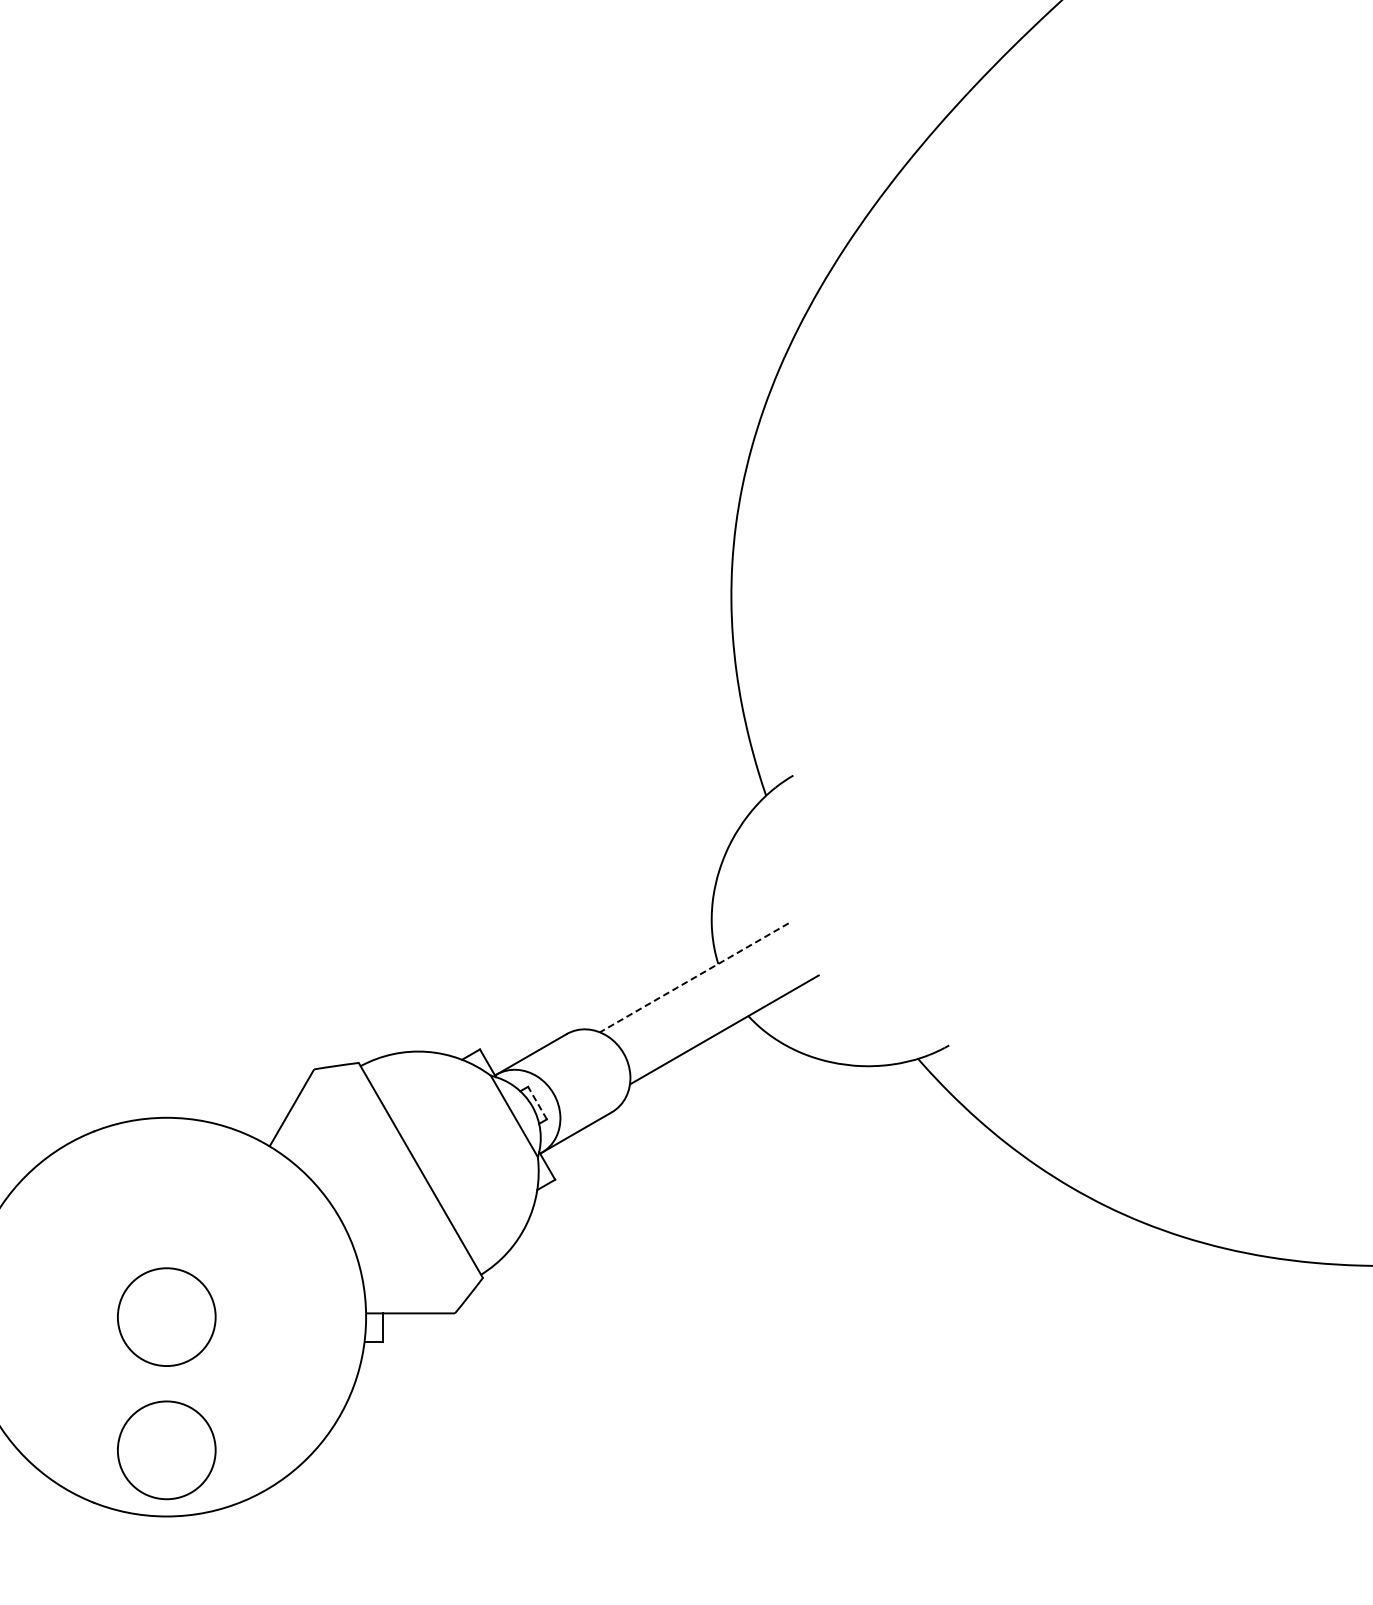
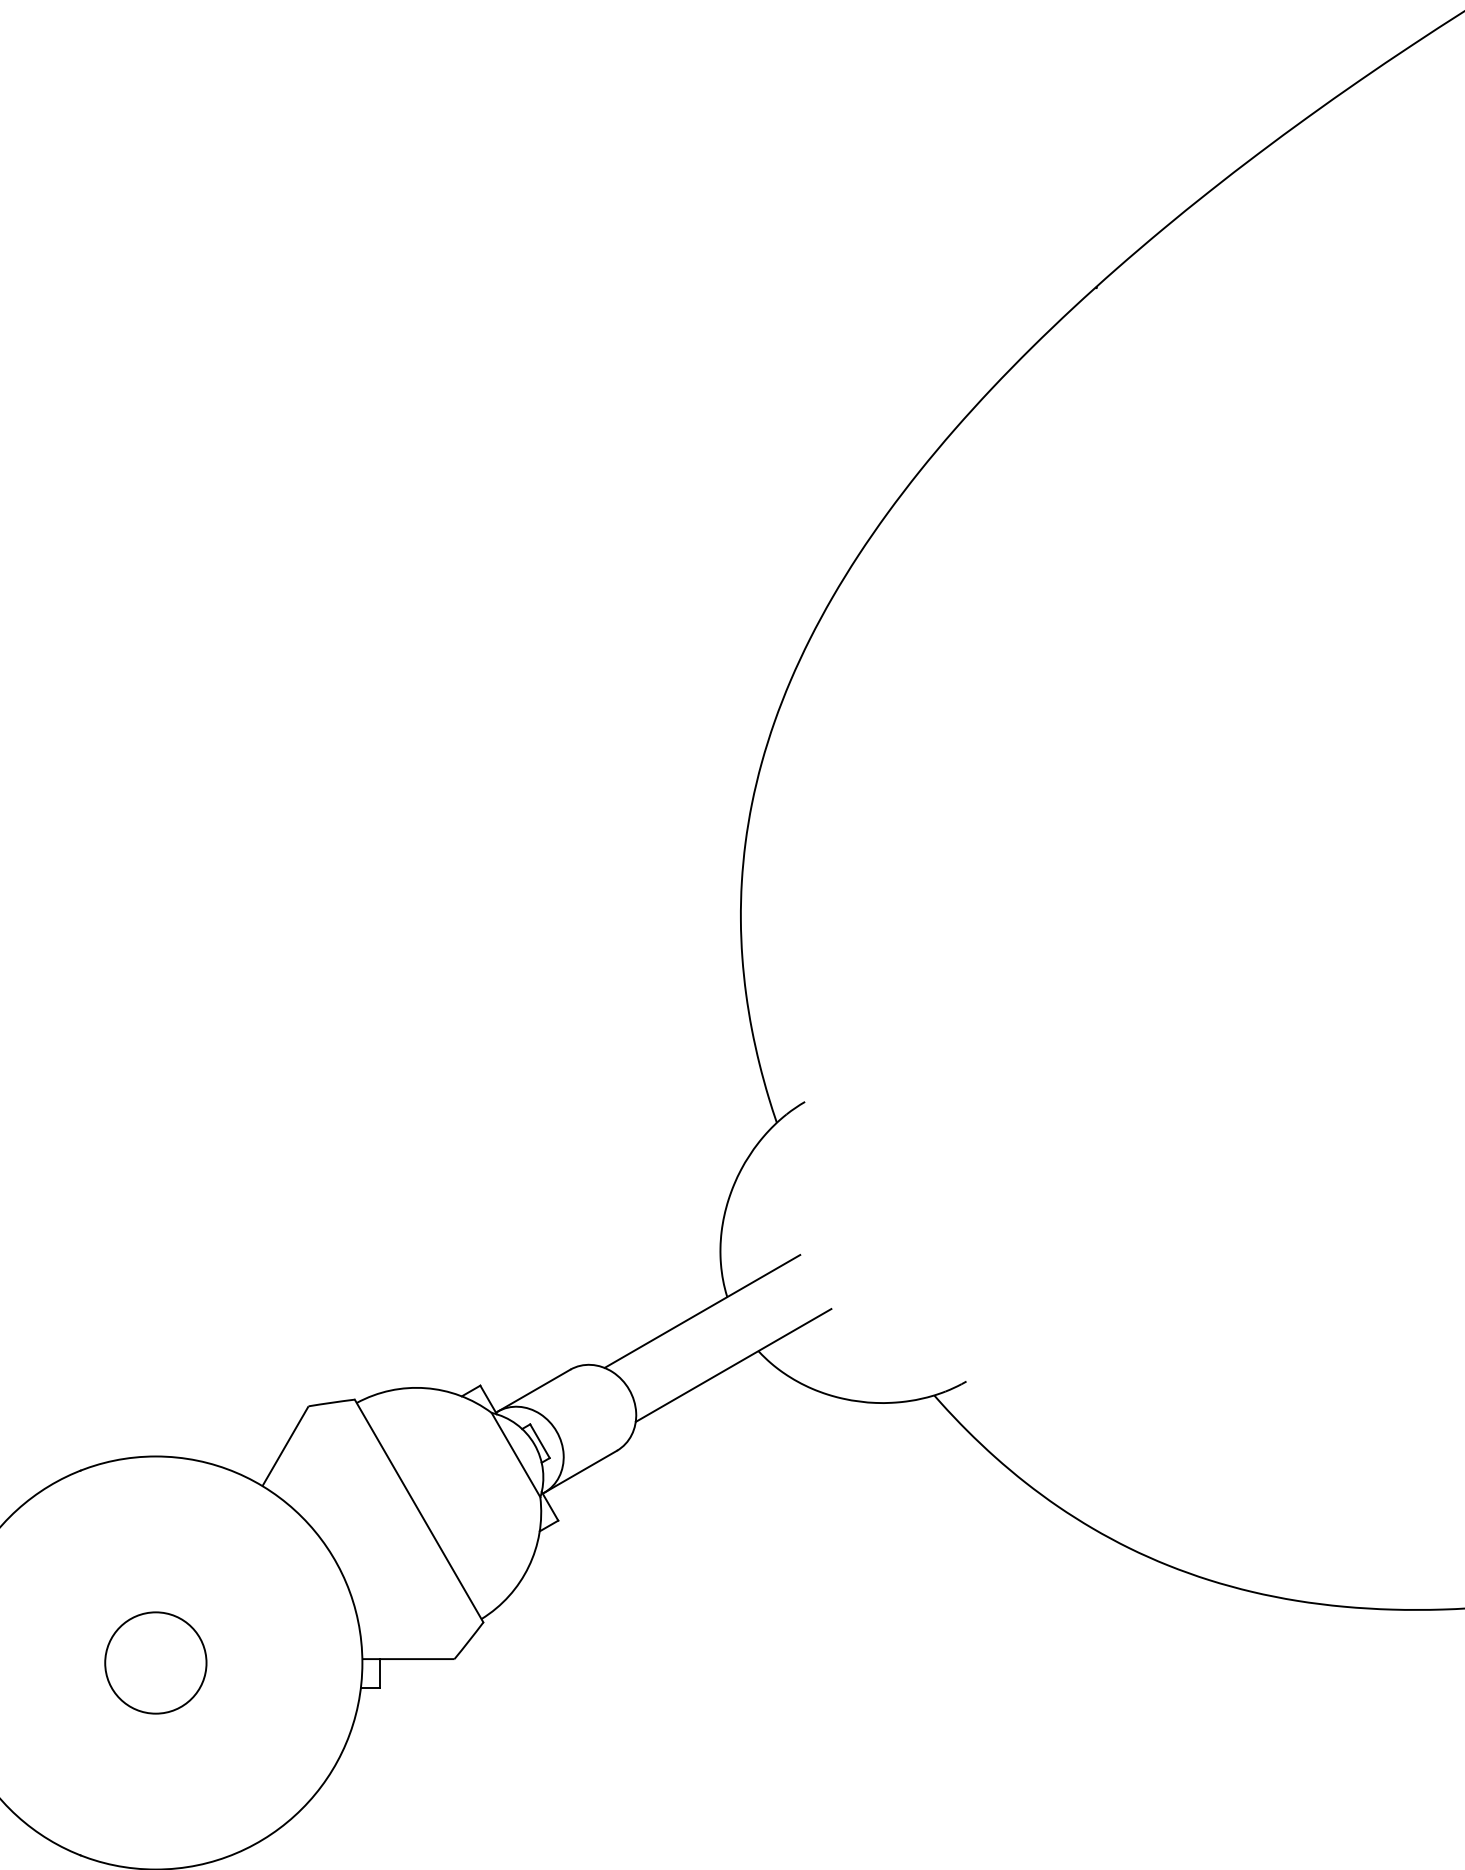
line: (694, 977) -> (702, 1311), dashed -> solid
line: (537, 1102) -> (539, 1440), dashed -> solid
circle: (166, 1449) -> (155, 1800), removed

